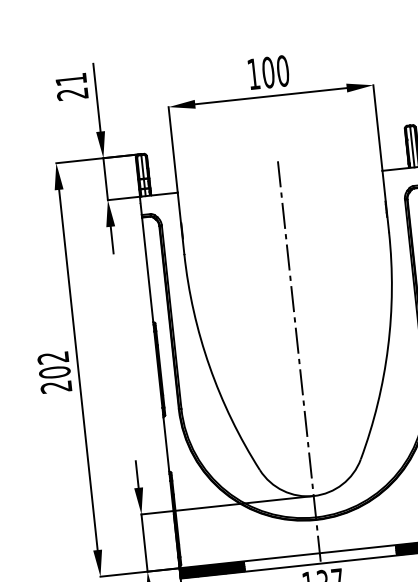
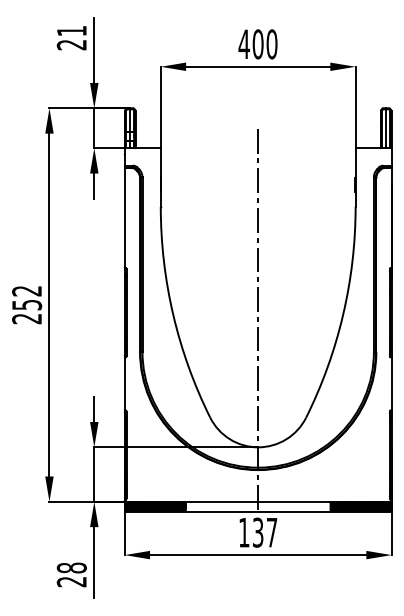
text: (252, 73) -> (243, 43), 100 -> 400
text: (55, 371) -> (27, 304), 202 -> 252

